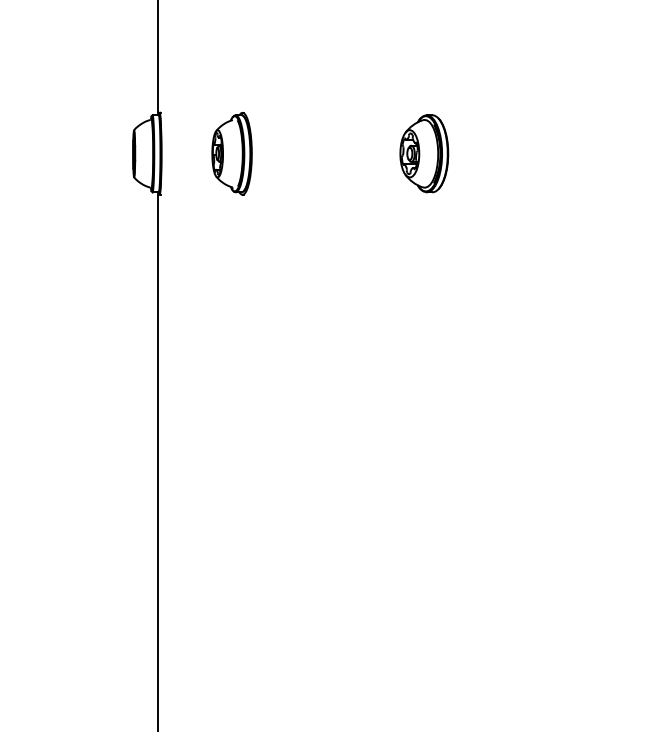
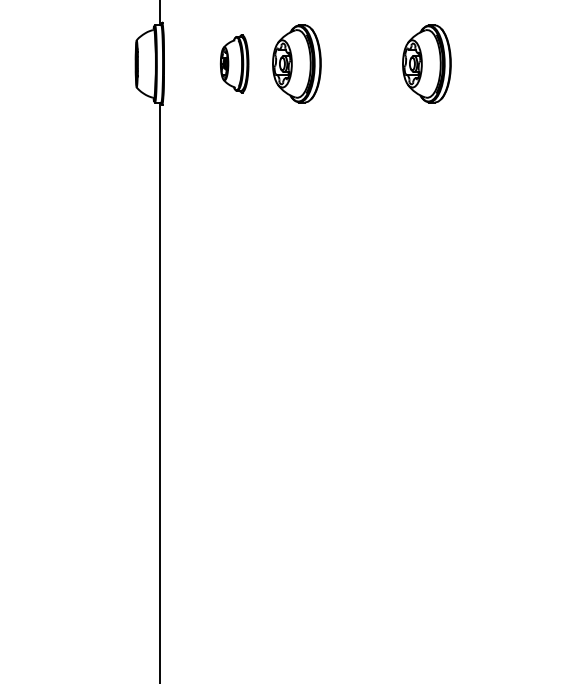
part: (231, 153) -> (234, 63), size x0.7
part: (294, 153) -> (297, 63), added

